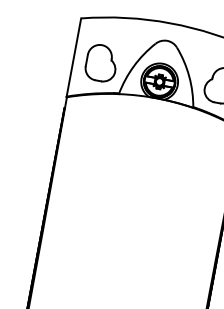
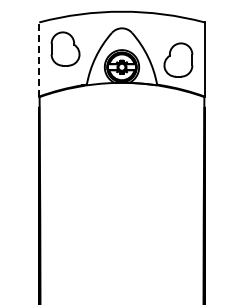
line: (74, 57) -> (39, 59), solid -> dashed
part: (101, 62) -> (65, 48), moved

